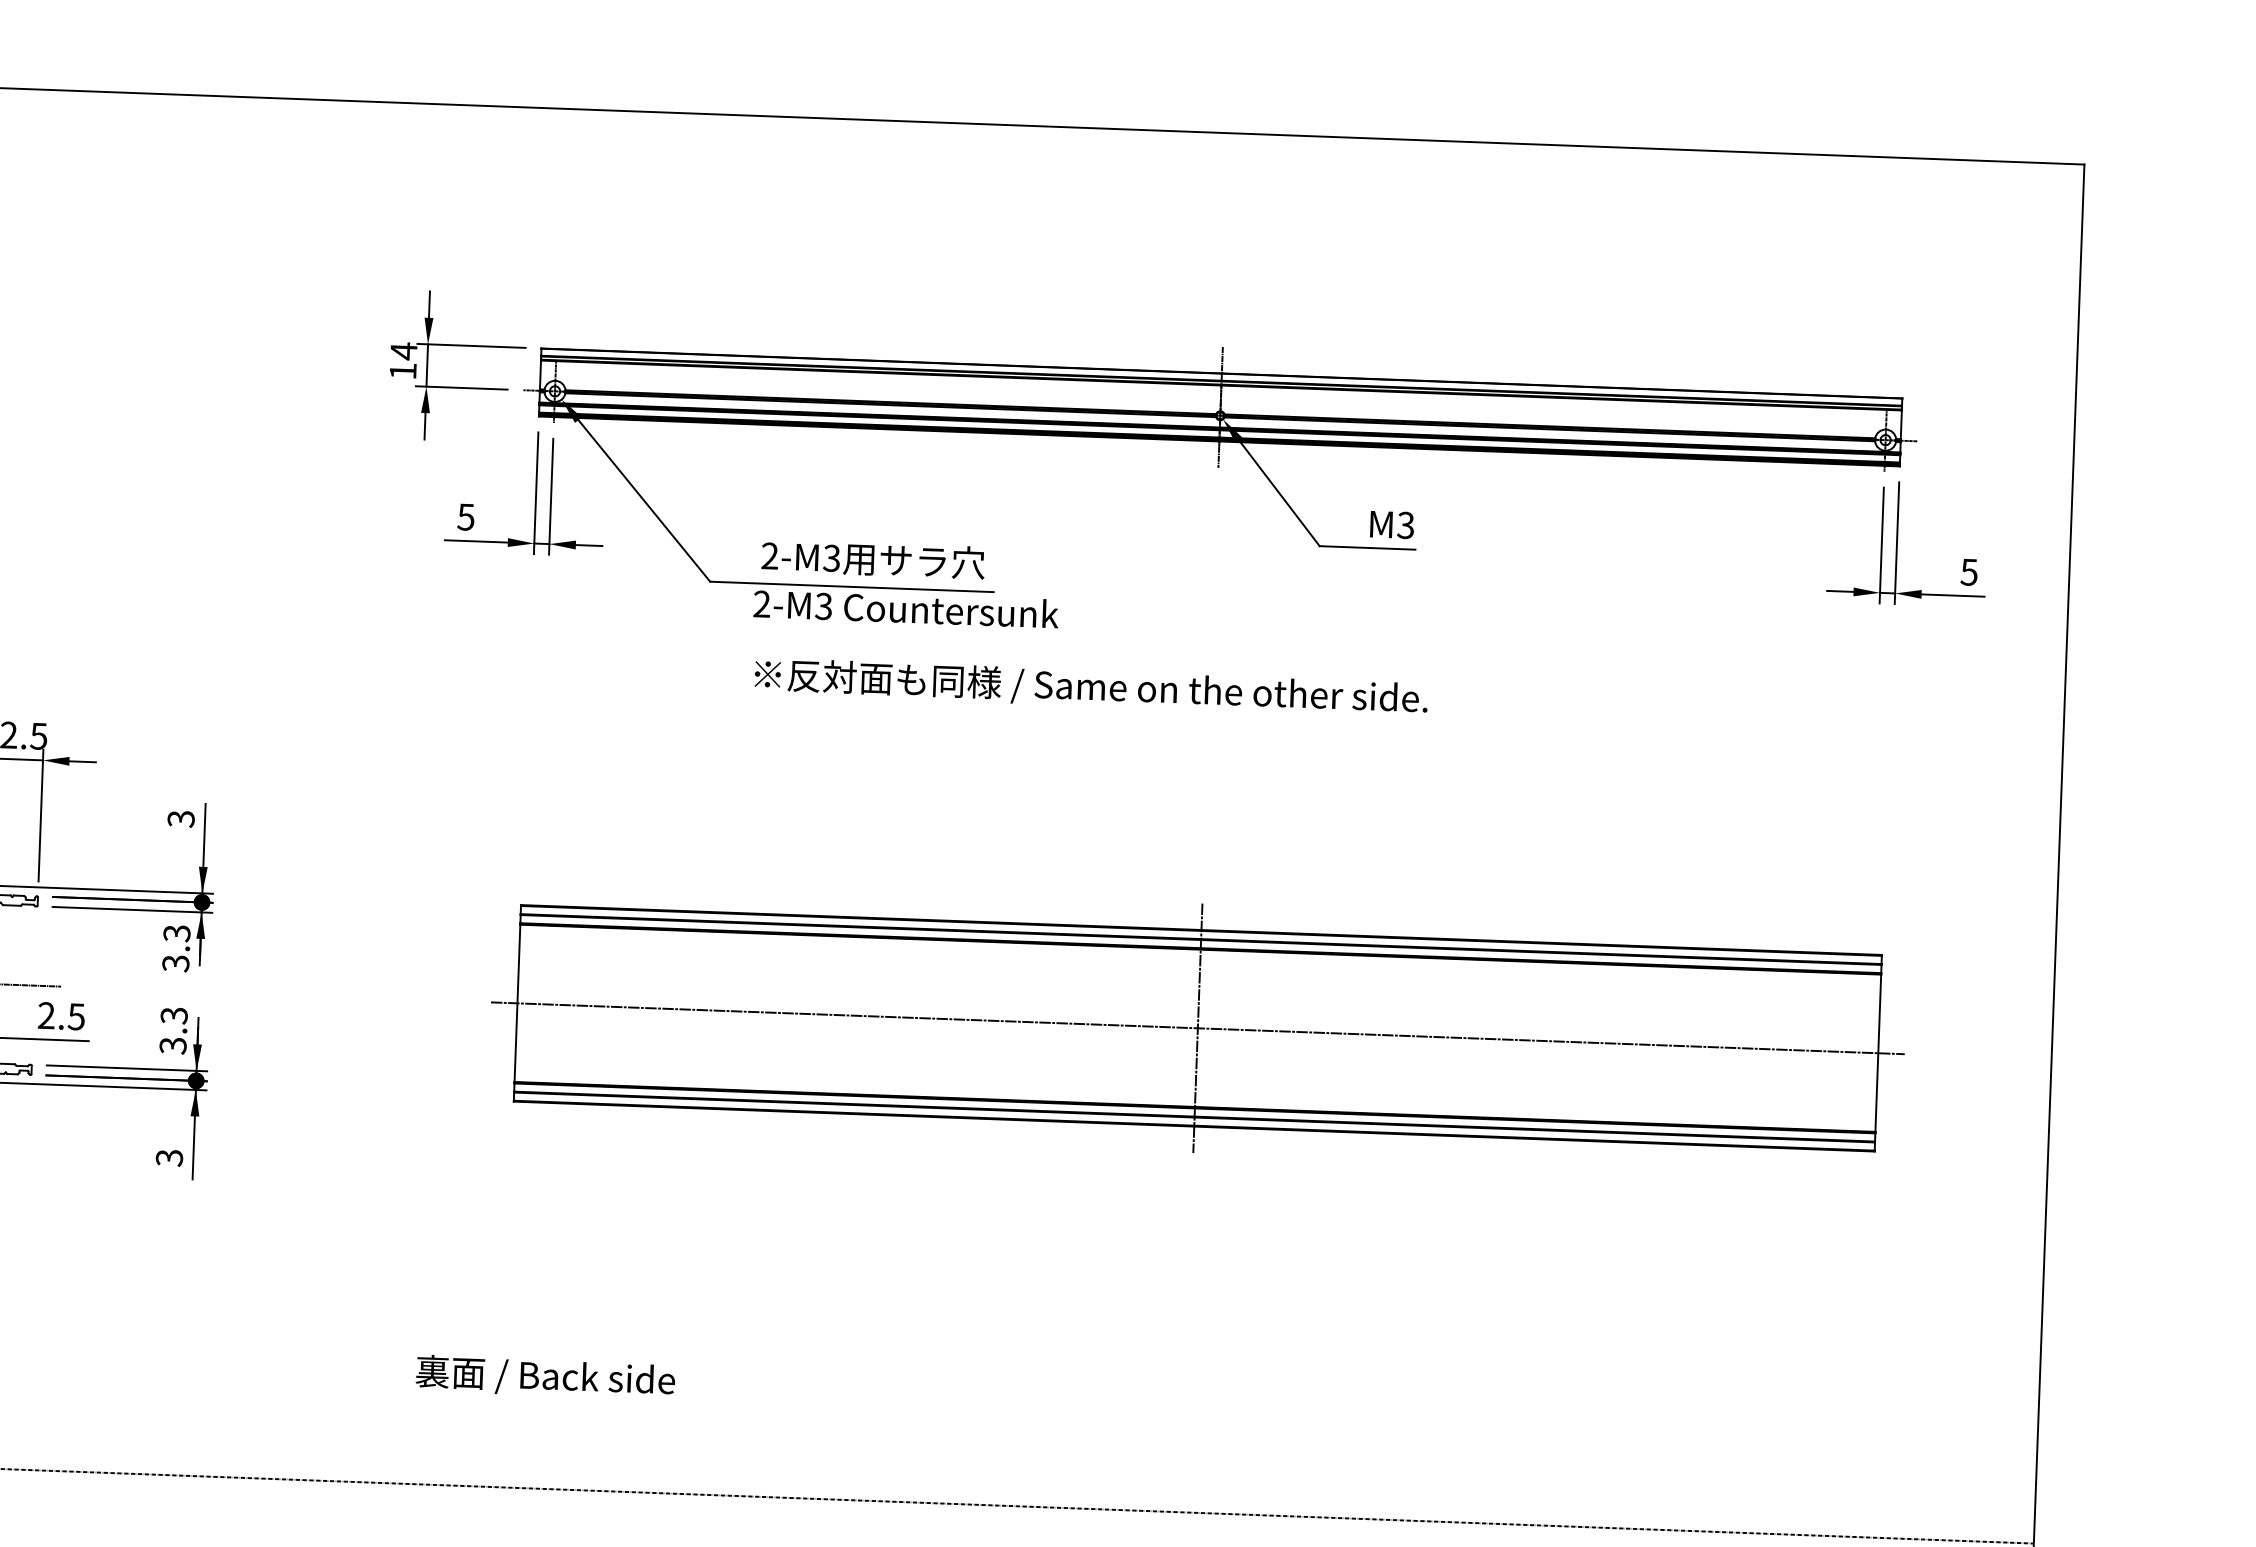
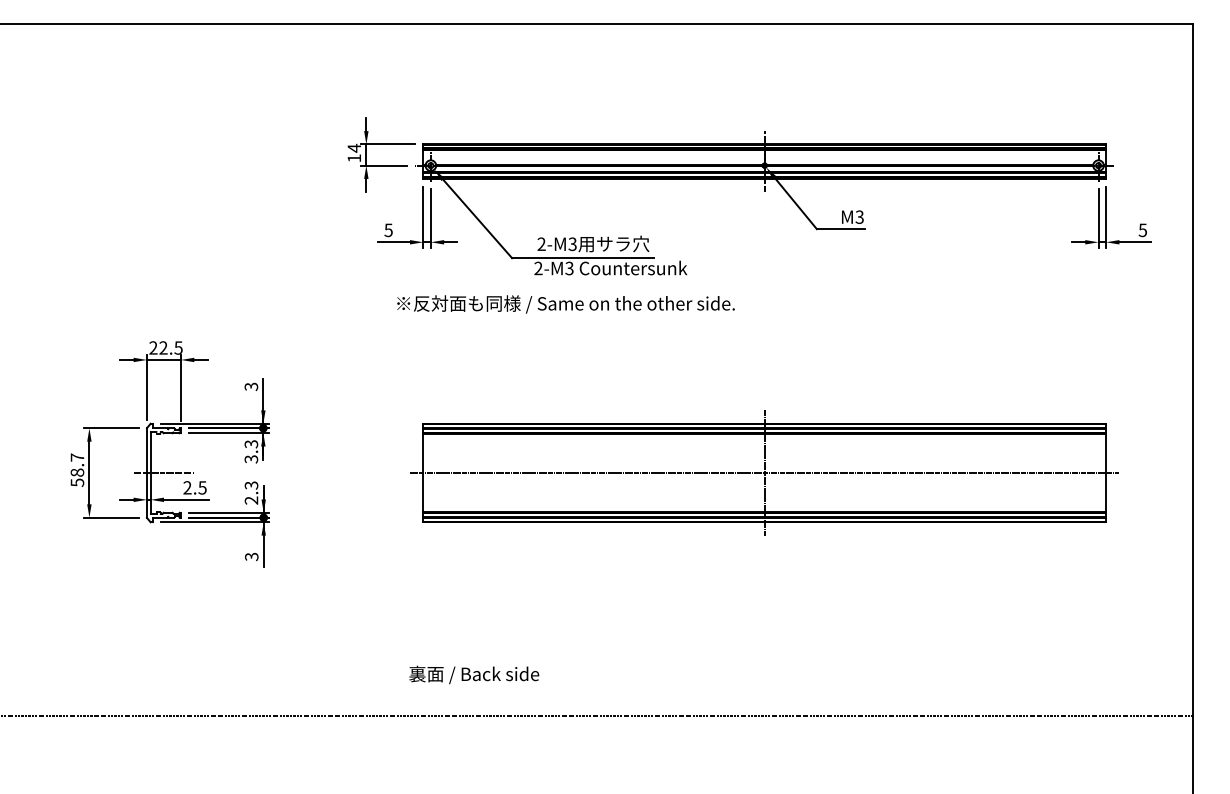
text: (1090, 688) -> (565, 304), moved
text: (173, 1045) -> (251, 500), 3.3 -> 2.3
text: (546, 1376) -> (474, 674), moved

